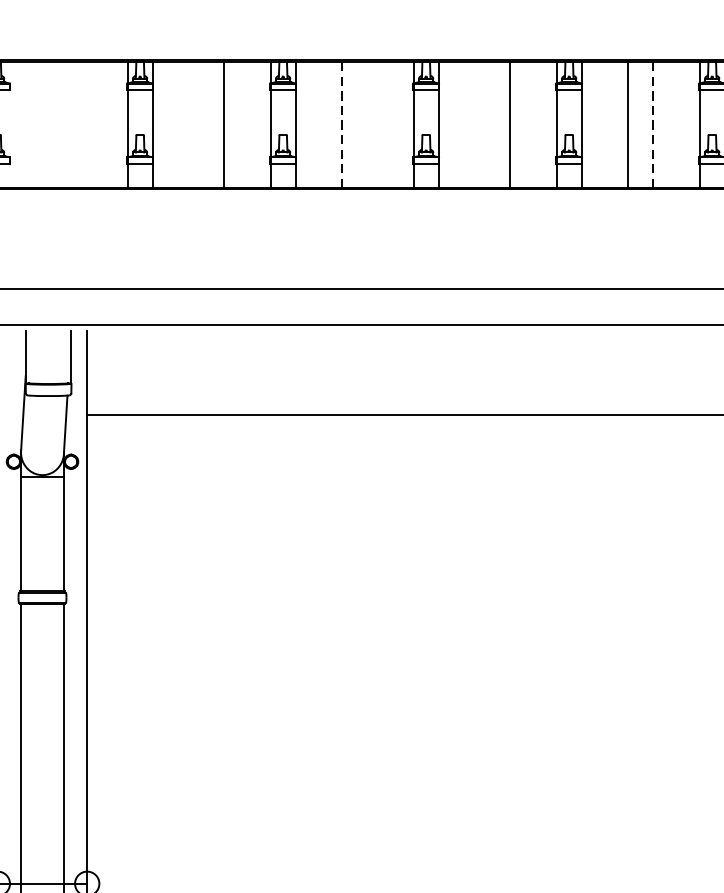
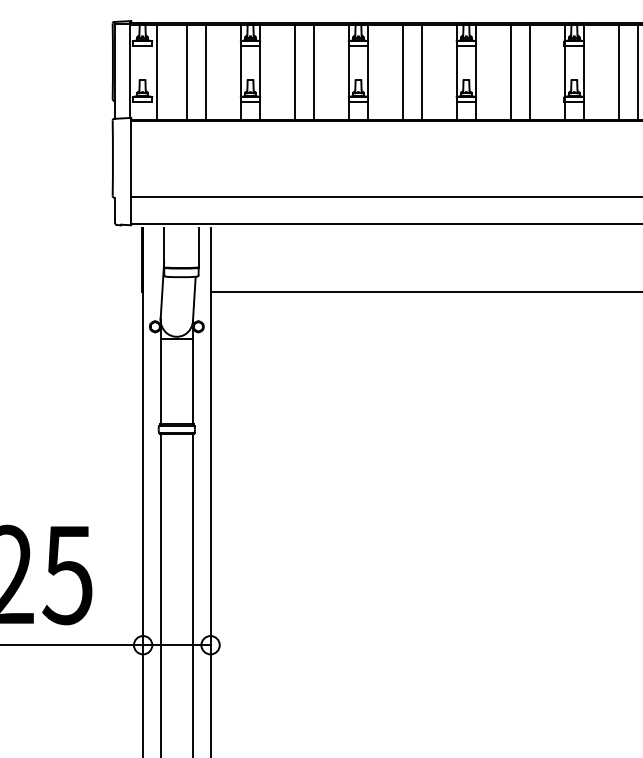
line: (15, 124) -> (156, 72), added
line: (56, 124) -> (187, 72), added
line: (81, 124) -> (206, 72), added
line: (199, 124) -> (295, 72), added
line: (341, 124) -> (402, 72), dashed -> solid
line: (366, 124) -> (421, 72), added
line: (484, 124) -> (510, 72), added
line: (652, 124) -> (637, 72), dashed -> solid

